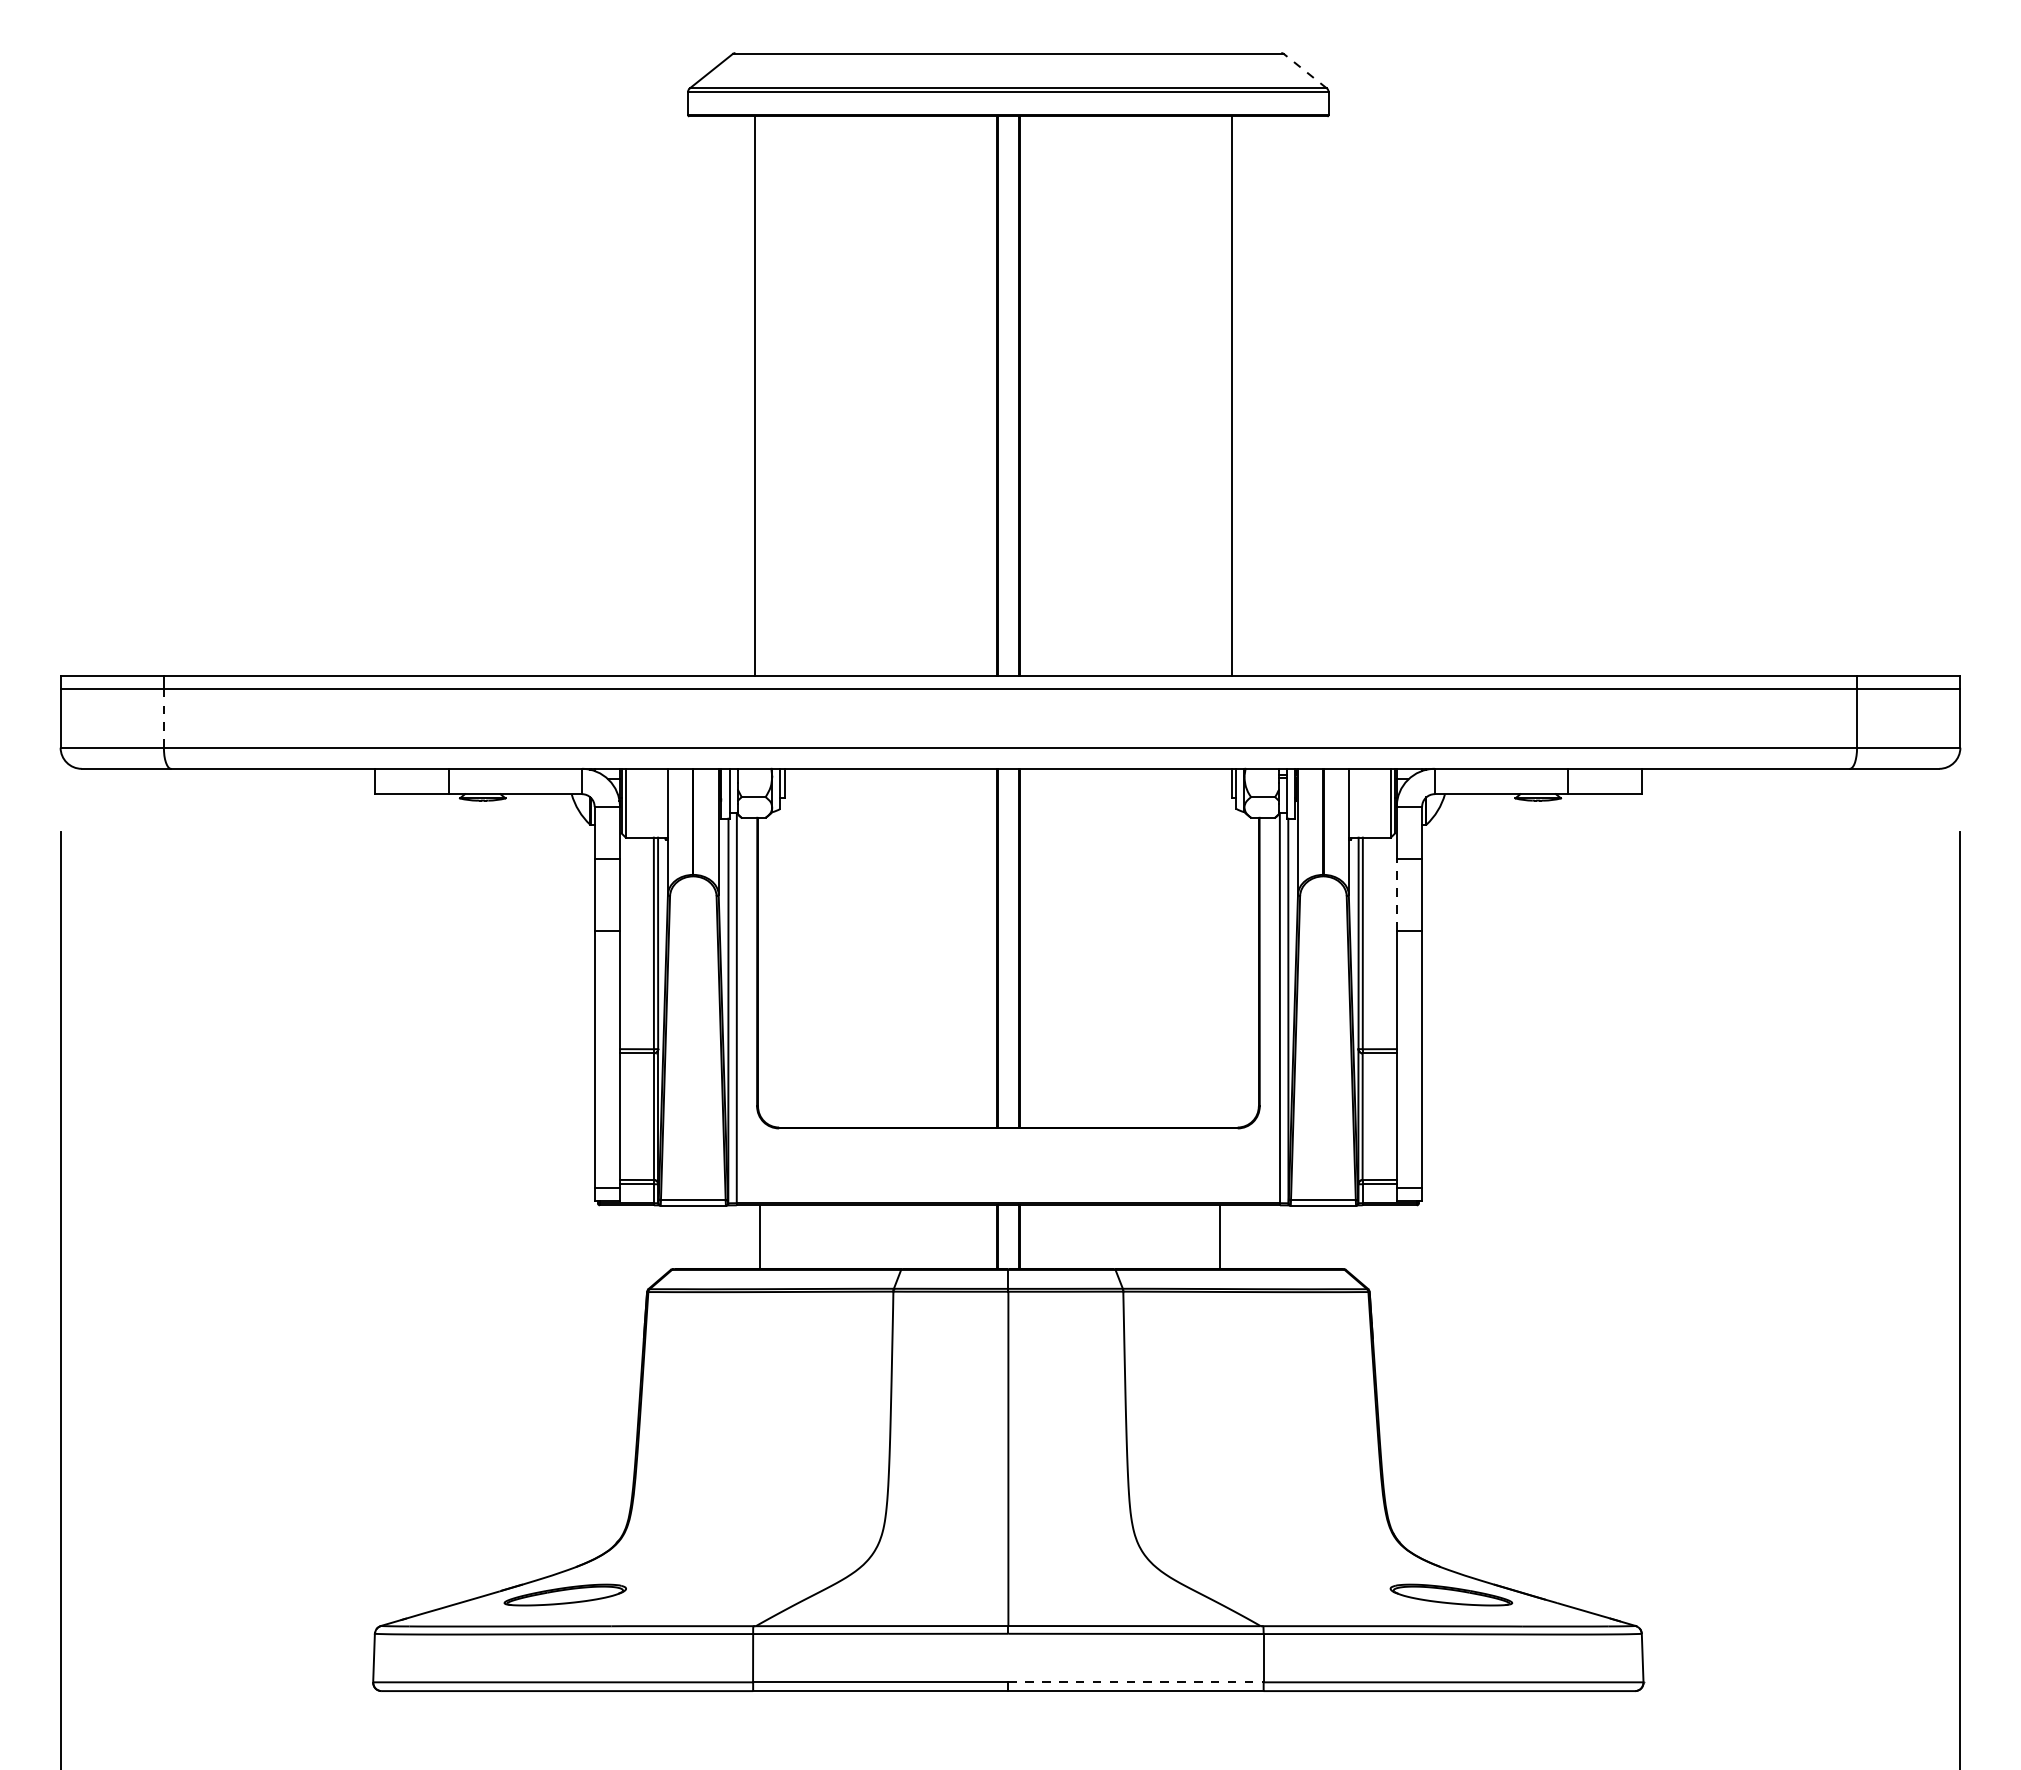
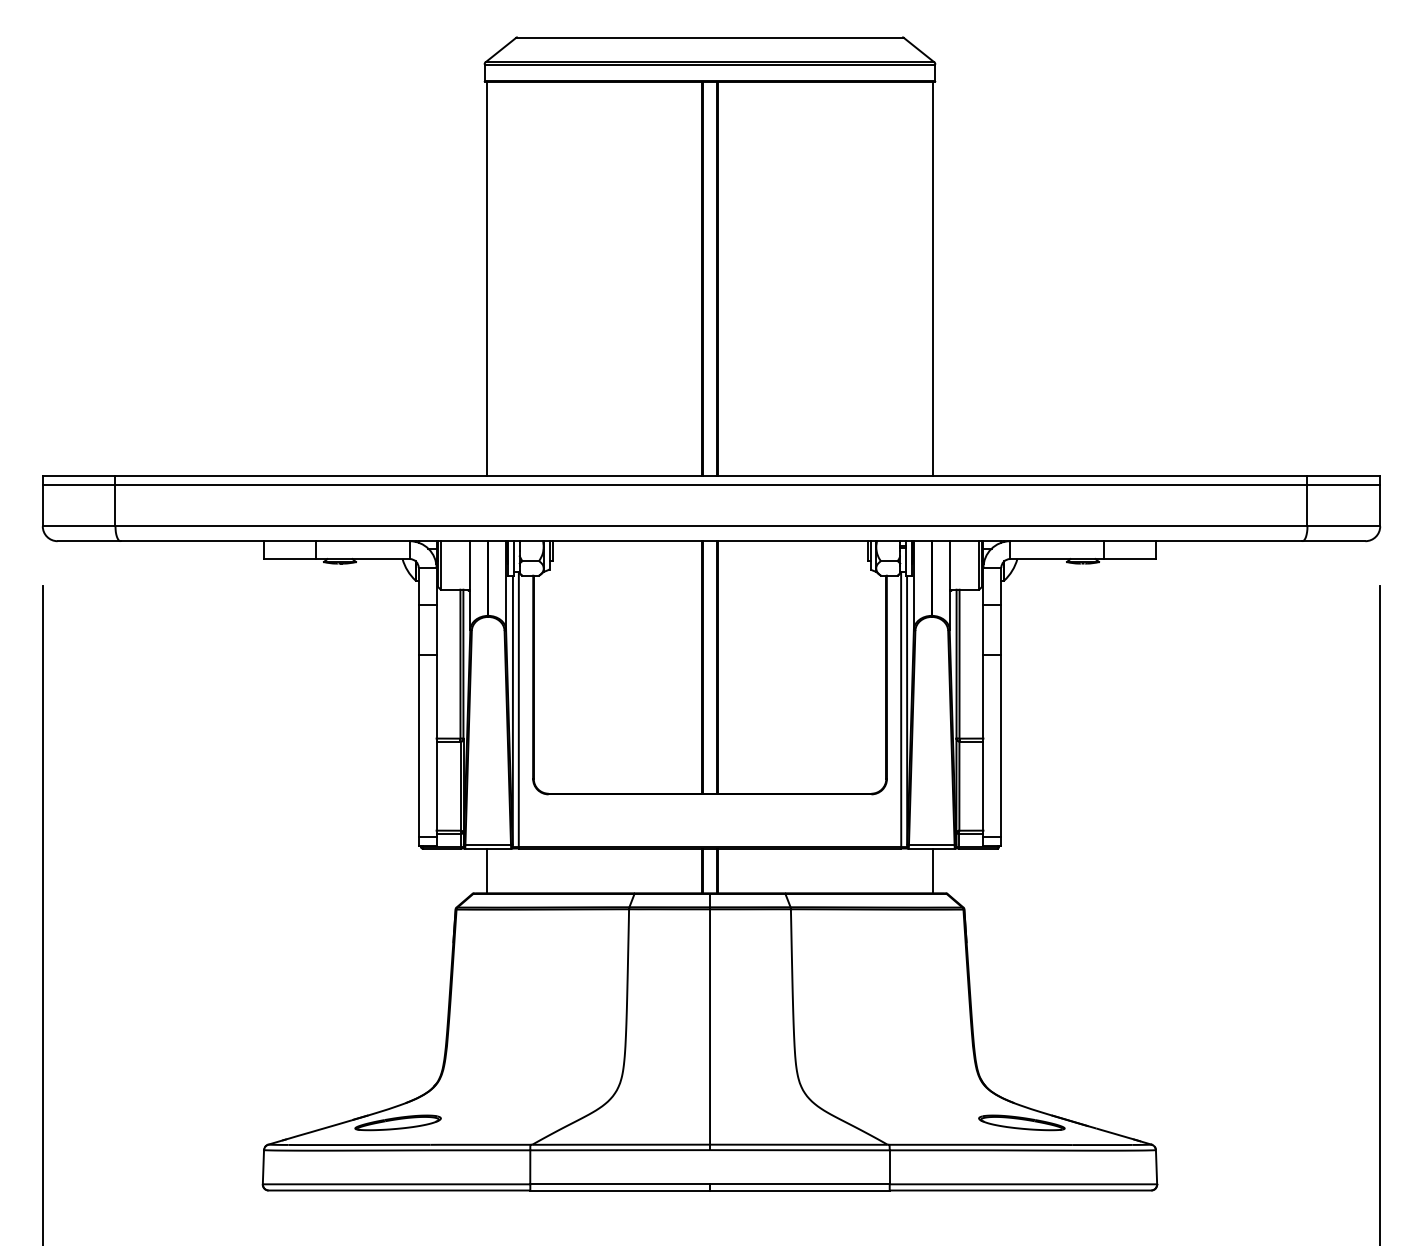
line: (1305, 71) -> (919, 50), dashed -> solid
line: (754, 395) -> (486, 278), moved
line: (1232, 395) -> (933, 278), moved
line: (163, 718) -> (115, 505), dashed -> solid
line: (1396, 894) -> (983, 629), dashed -> solid
line: (759, 1236) -> (486, 870), moved
line: (1220, 1236) -> (933, 870), moved
line: (1136, 1682) -> (800, 1184), dashed -> solid

